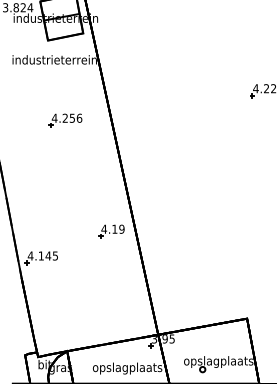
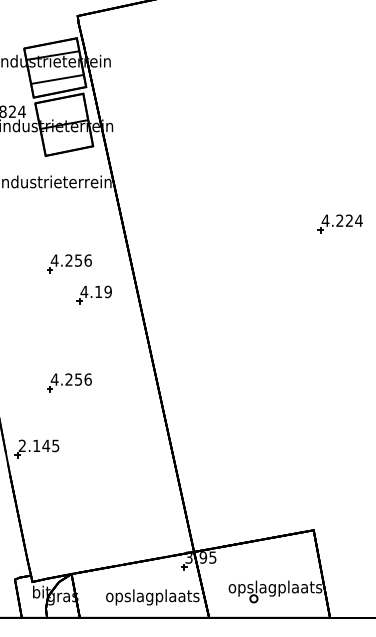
part: (65, 208) -> (69, 382), added
part: (111, 231) -> (93, 294), moved
text: (30, 255) -> (22, 445), 4.145 -> 2.145

